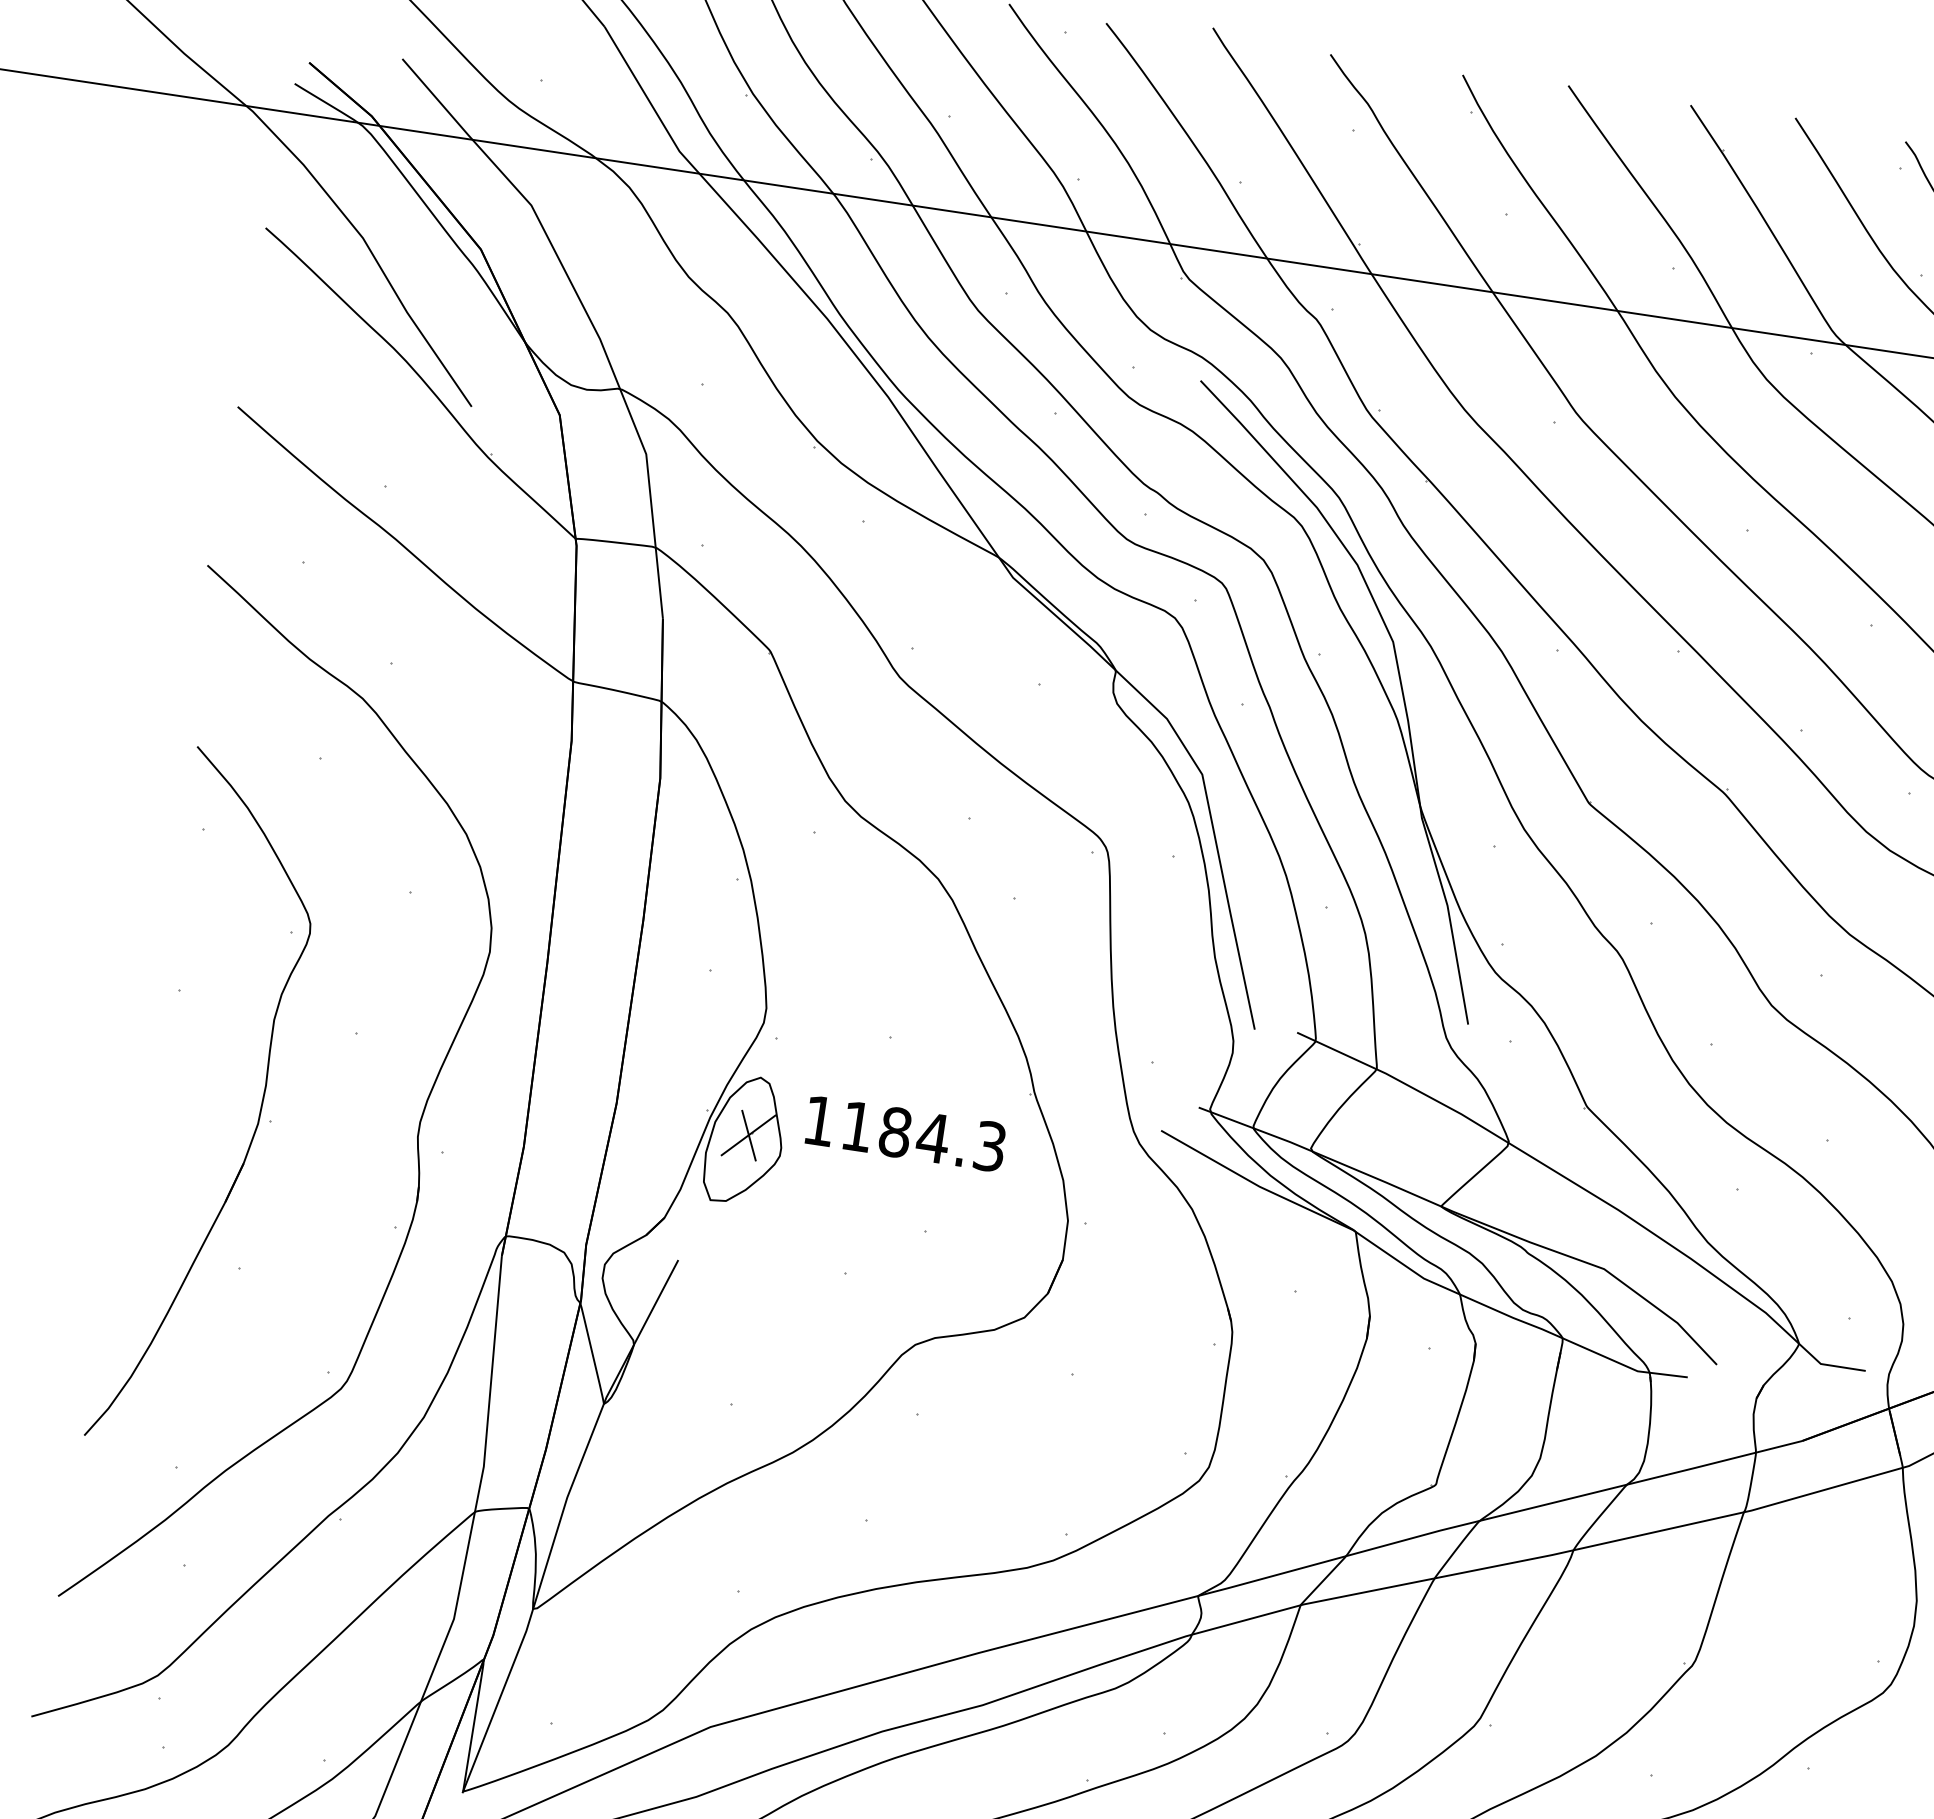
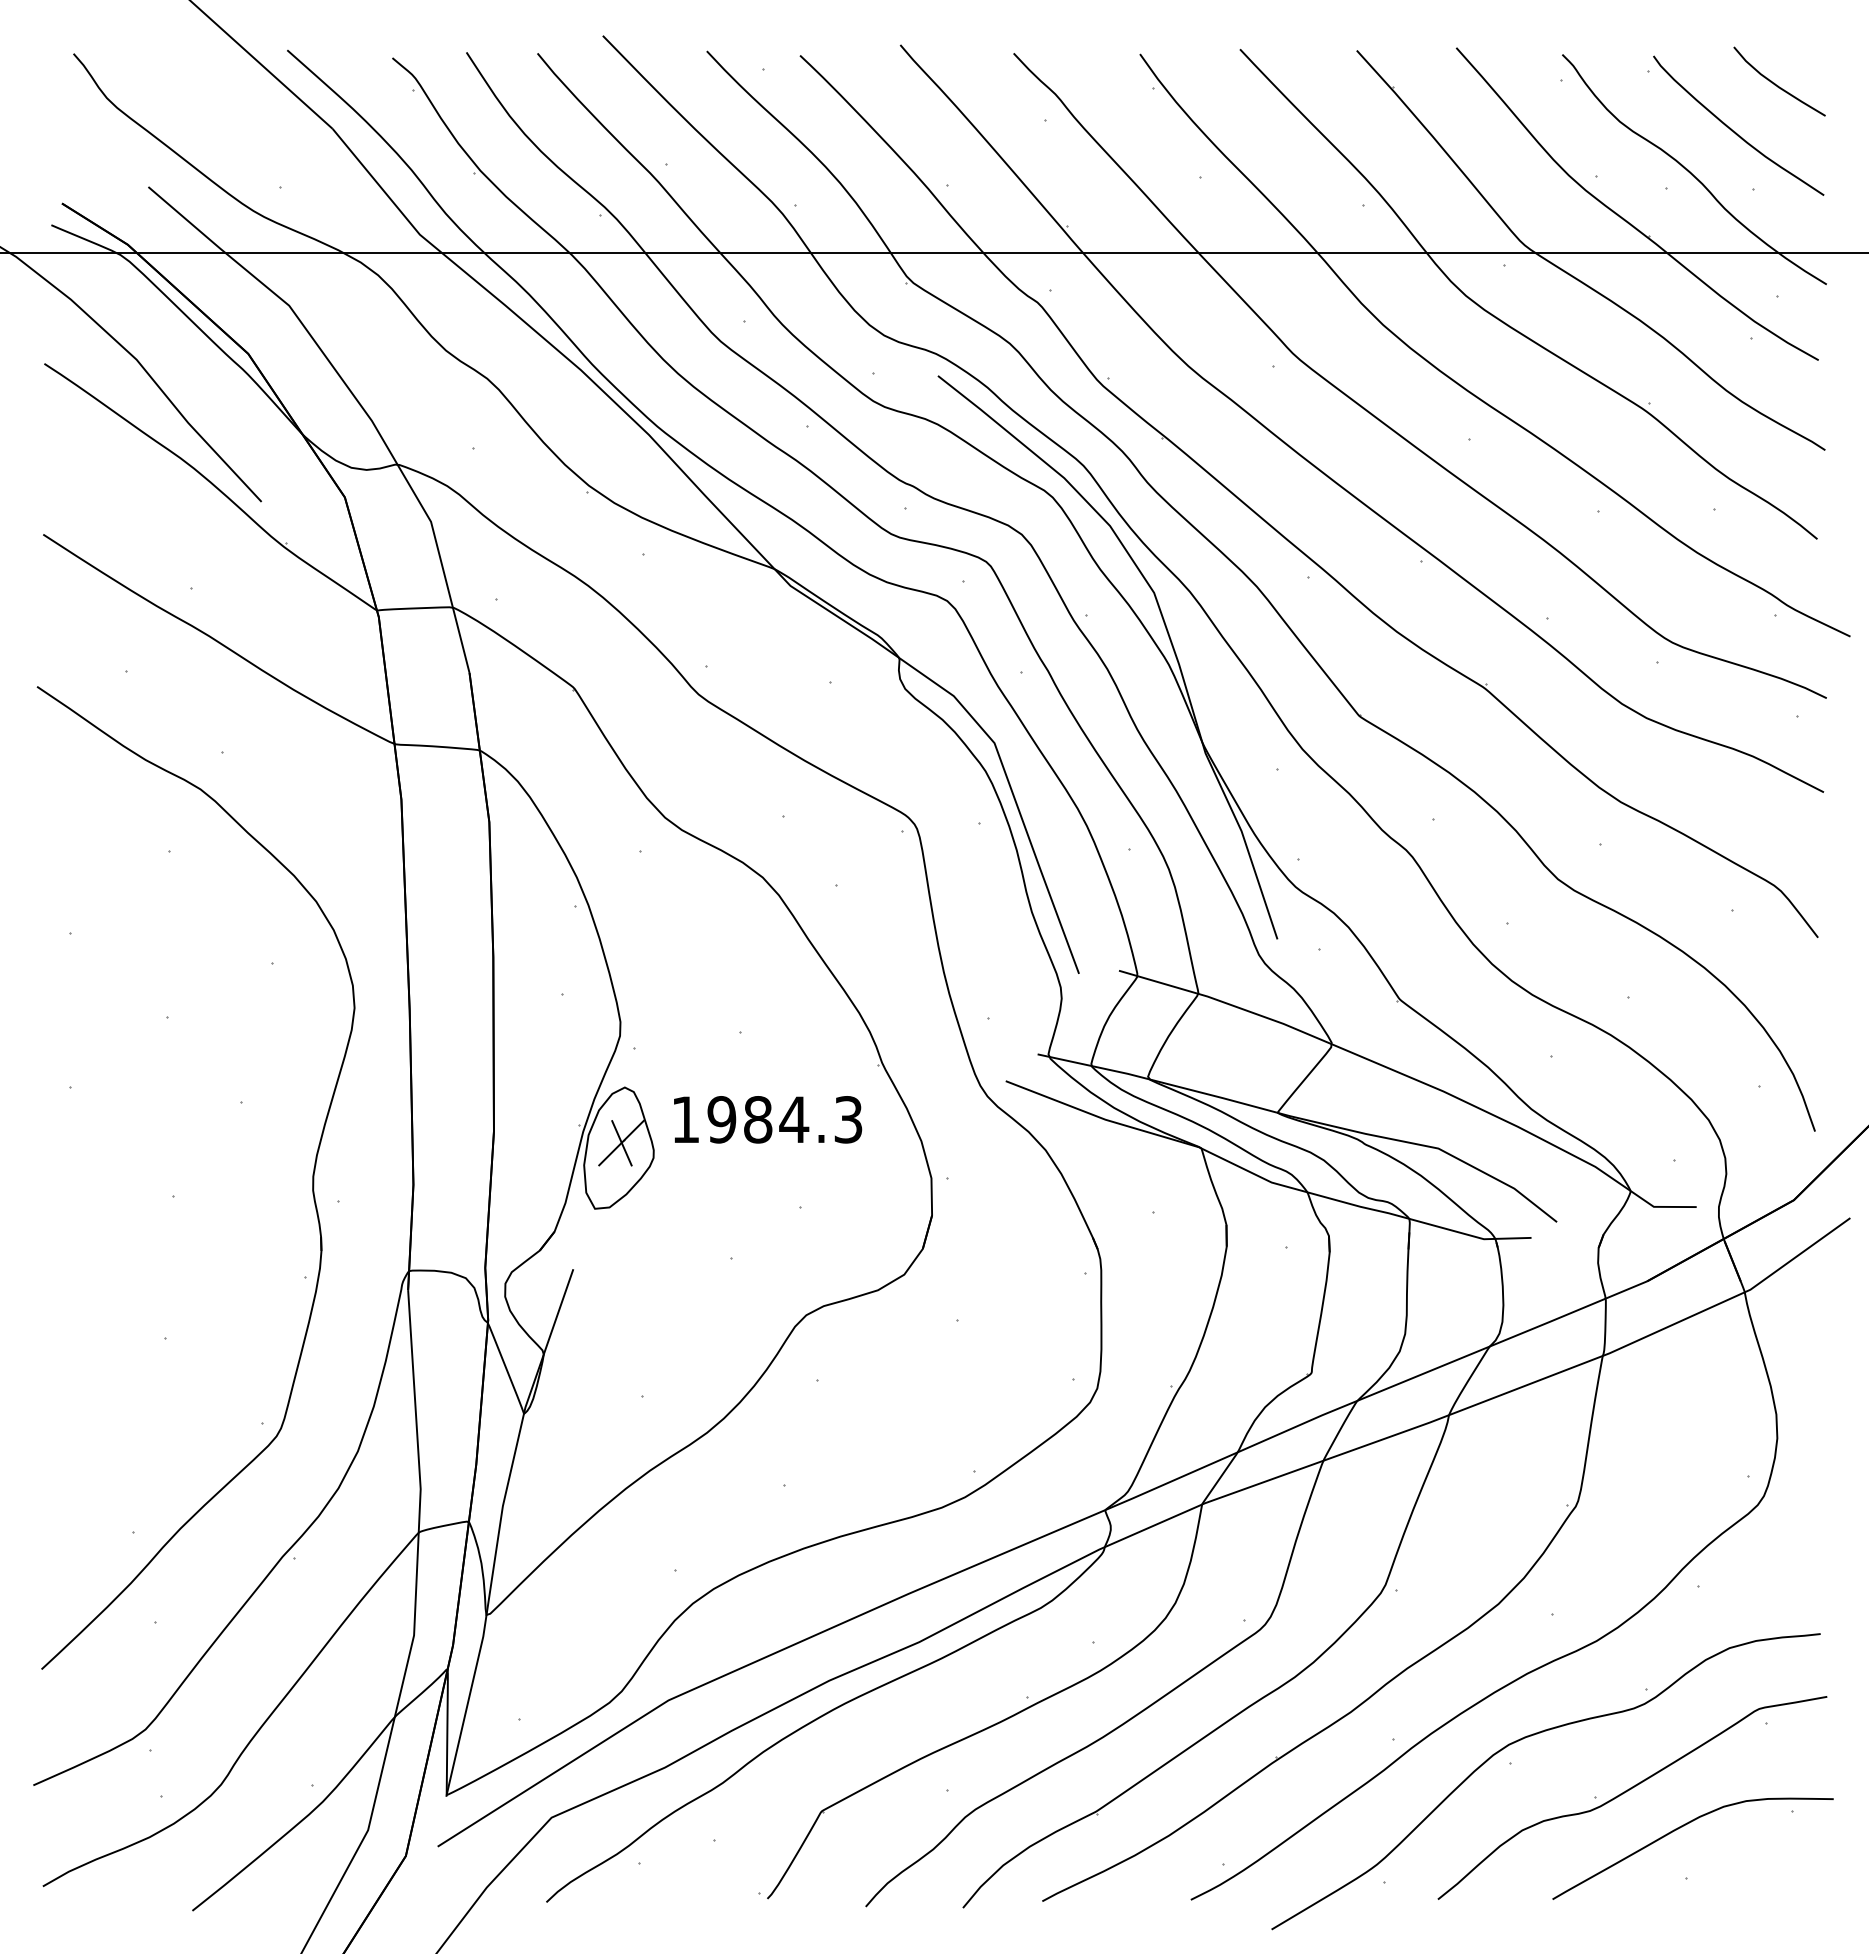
part: (258, 1114) -> (161, 1191), removed
text: (857, 1126) -> (721, 1119), 1184.3 -> 1984.3

